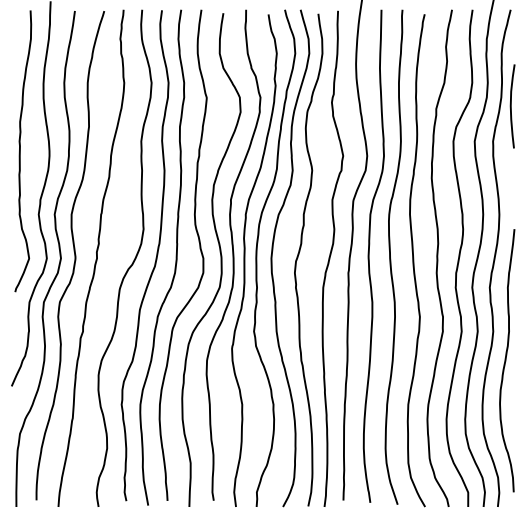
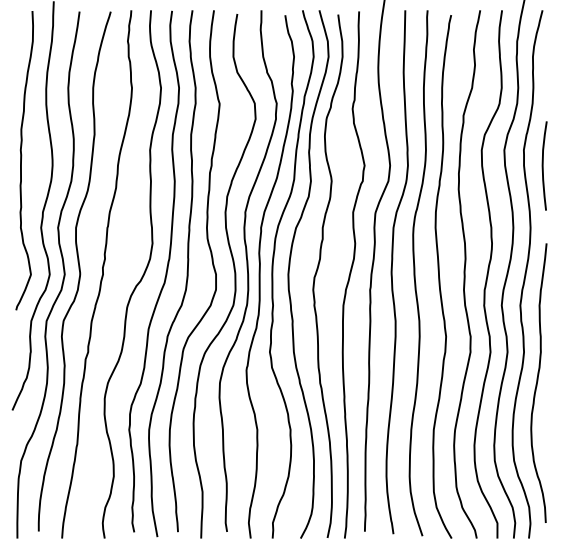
curve: (511, 105) -> (543, 165), moved

